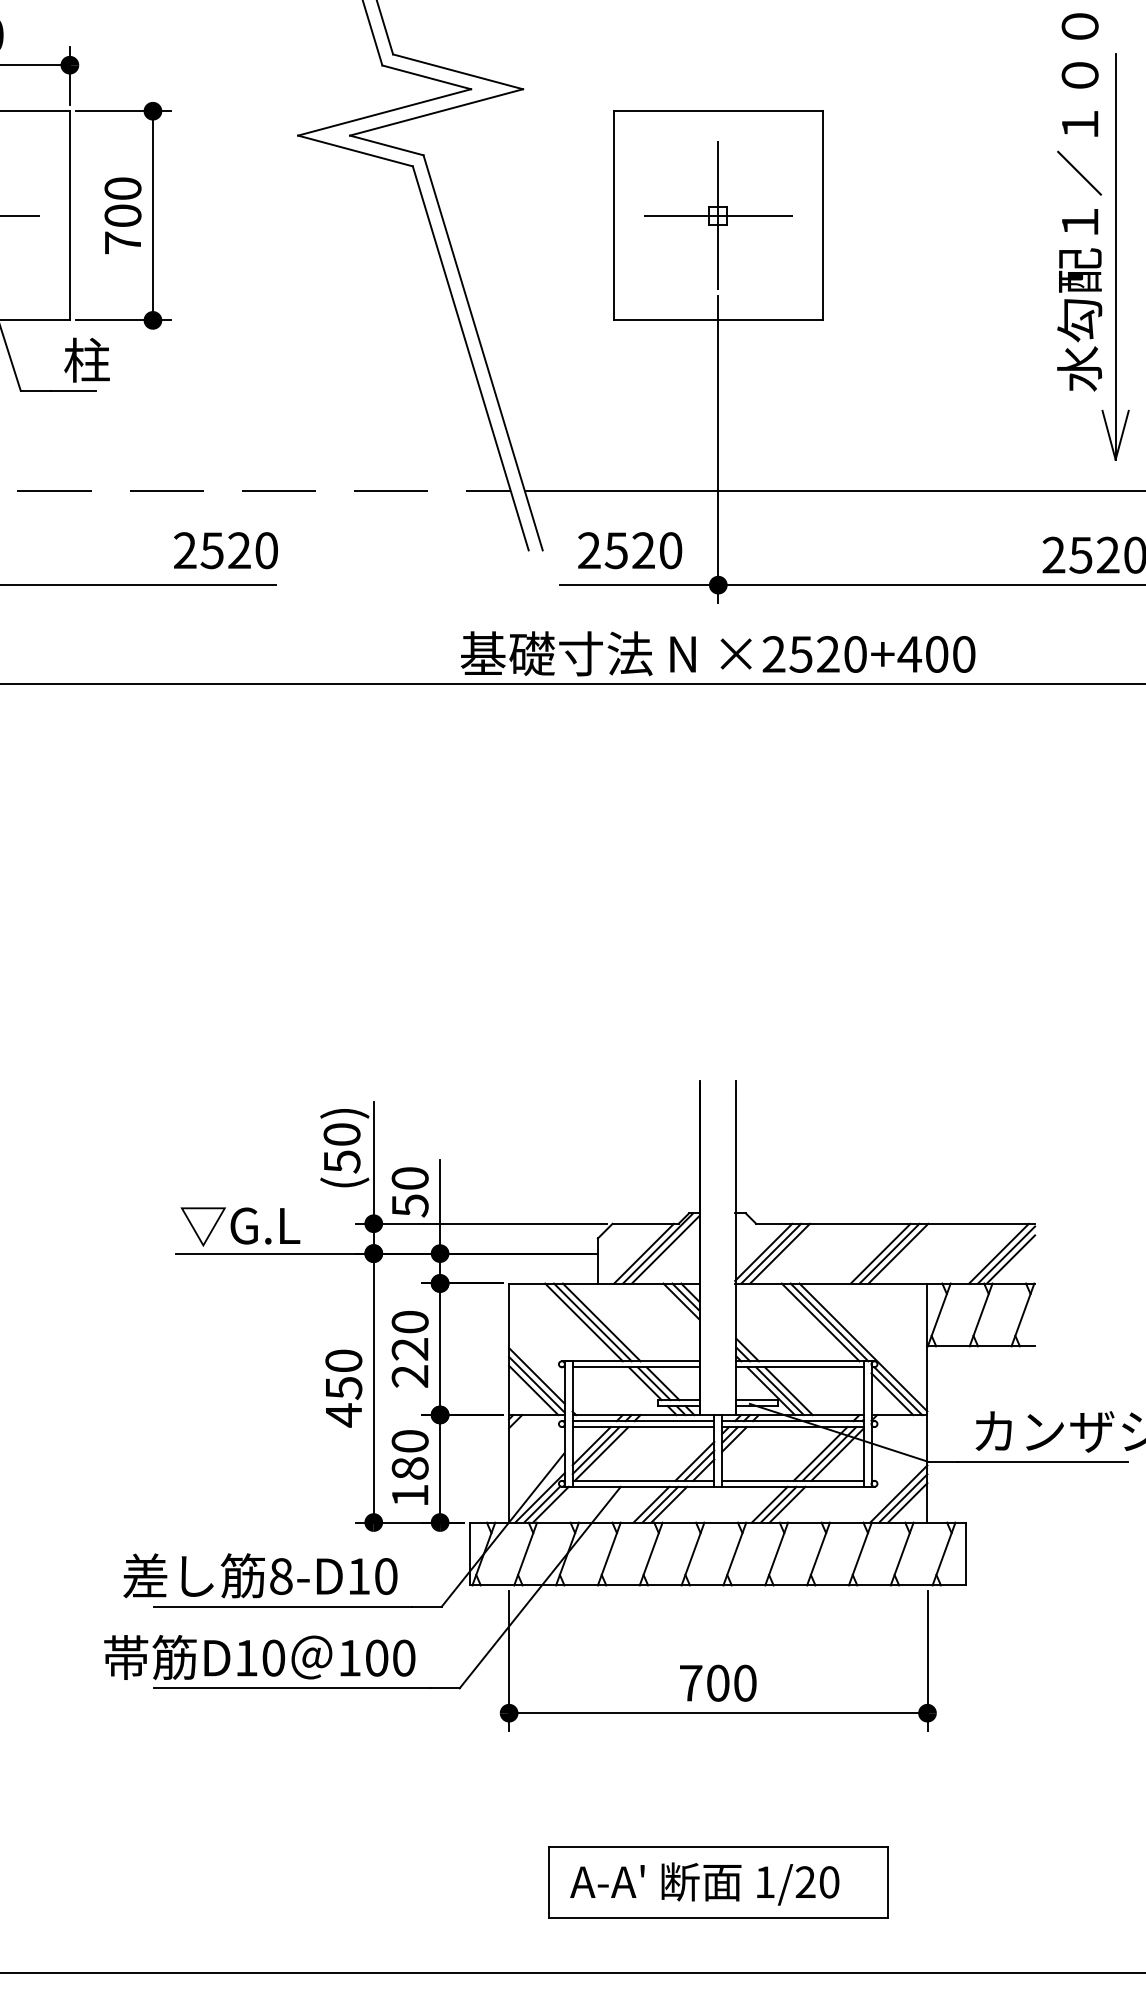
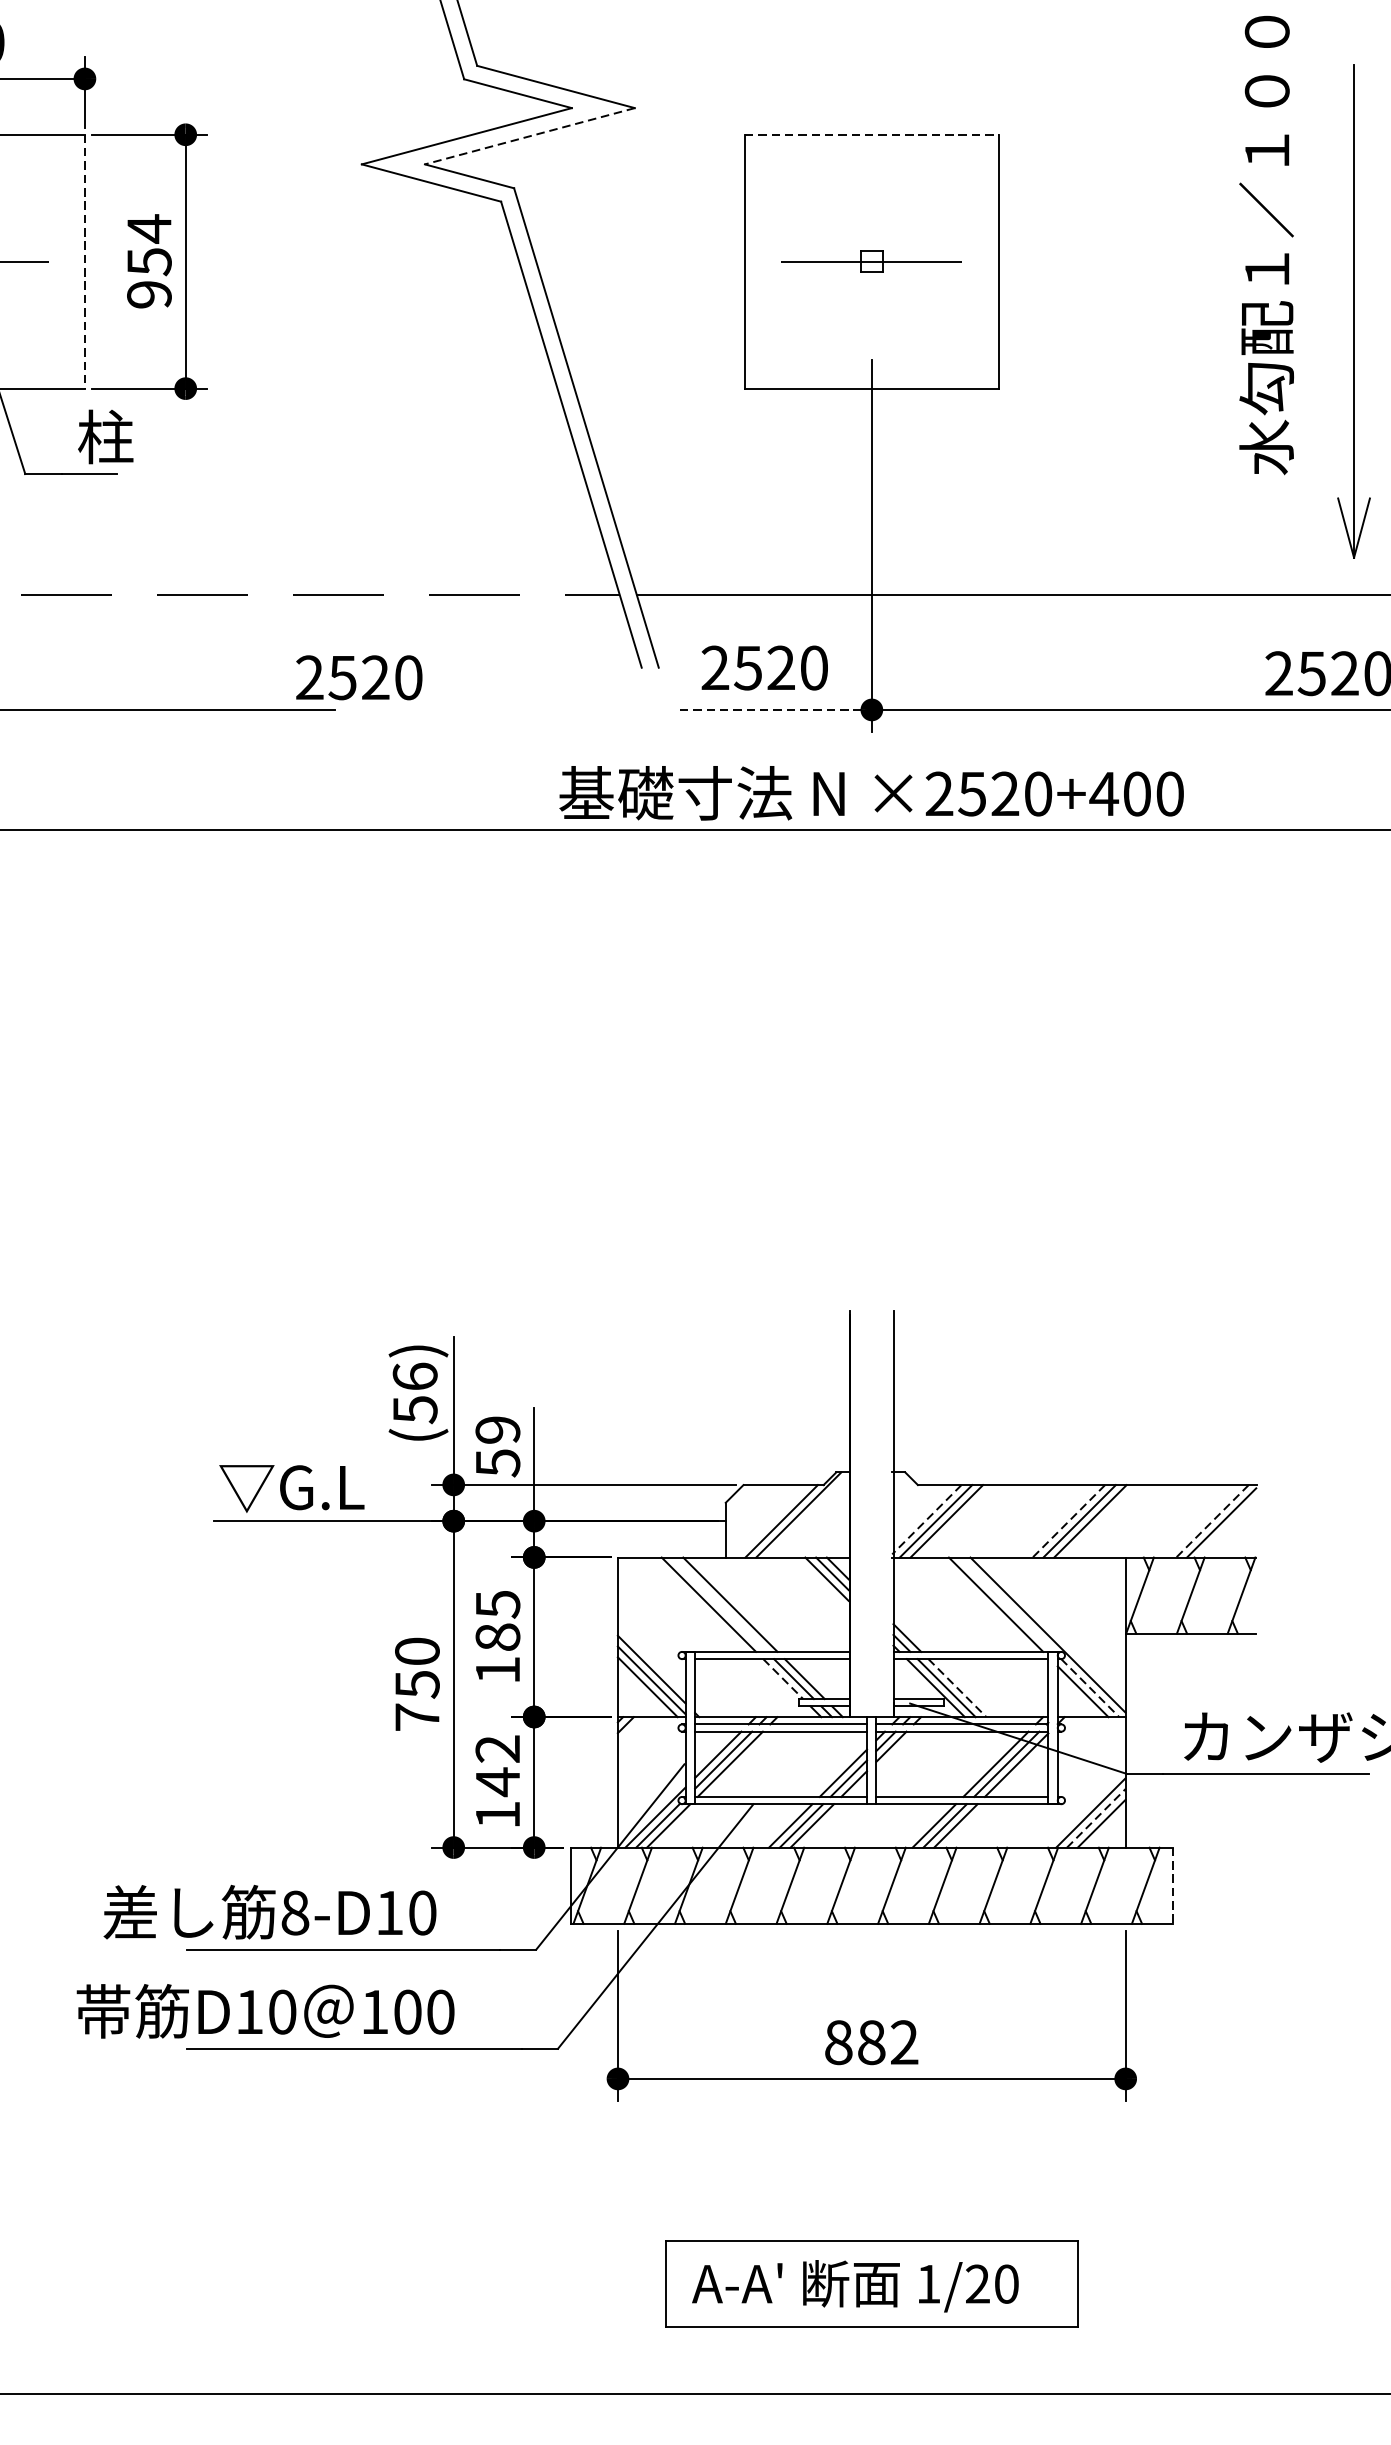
line: (718, 111) -> (872, 135), solid -> dashed
line: (436, 112) -> (529, 136), solid -> dashed
text: (1079, 202) -> (1266, 245), moved
line: (69, 215) -> (84, 261), solid -> dashed
text: (122, 215) -> (148, 261), 700 -> 954
line: (718, 215) -> (872, 261), removed
text: (225, 550) -> (358, 677), moved
line: (639, 585) -> (776, 710), solid -> dashed
text: (341, 1134) -> (414, 1376), (50) -> (56)
text: (409, 1178) -> (497, 1430), 50 -> 59
line: (665, 1249) -> (807, 1516), removed
line: (763, 1252) -> (926, 1519), solid -> dashed
line: (880, 1254) -> (1068, 1522), solid -> dashed
line: (998, 1254) -> (1211, 1522), solid -> dashed
line: (1010, 1259) -> (1226, 1528), removed
line: (592, 1322) -> (719, 1604), removed
line: (829, 1322) -> (1006, 1604), removed
text: (409, 1349) -> (497, 1637), 220 -> 185
line: (645, 1384) -> (783, 1680), solid -> dashed
line: (788, 1391) -> (957, 1688), solid -> dashed
line: (898, 1391) -> (1090, 1688), solid -> dashed
text: (343, 1415) -> (416, 1717), 450 -> 750
text: (409, 1455) -> (497, 1766), 180 -> 142
line: (903, 1498) -> (1096, 1818), solid -> dashed
line: (966, 1554) -> (1173, 1886), solid -> dashed
text: (260, 1575) -> (270, 1911), moved
text: (259, 1657) -> (265, 2011), moved
text: (717, 1682) -> (870, 2041), 700 -> 882

